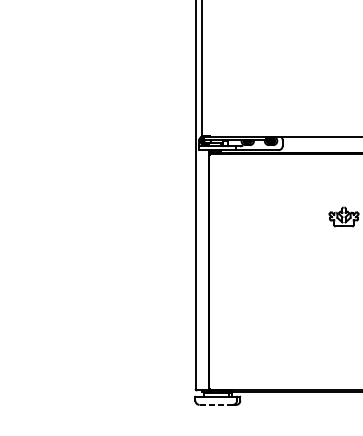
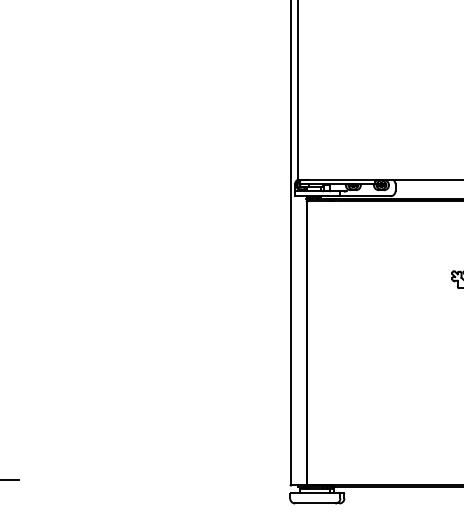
line: (215, 404) -> (314, 503), dashed -> solid

